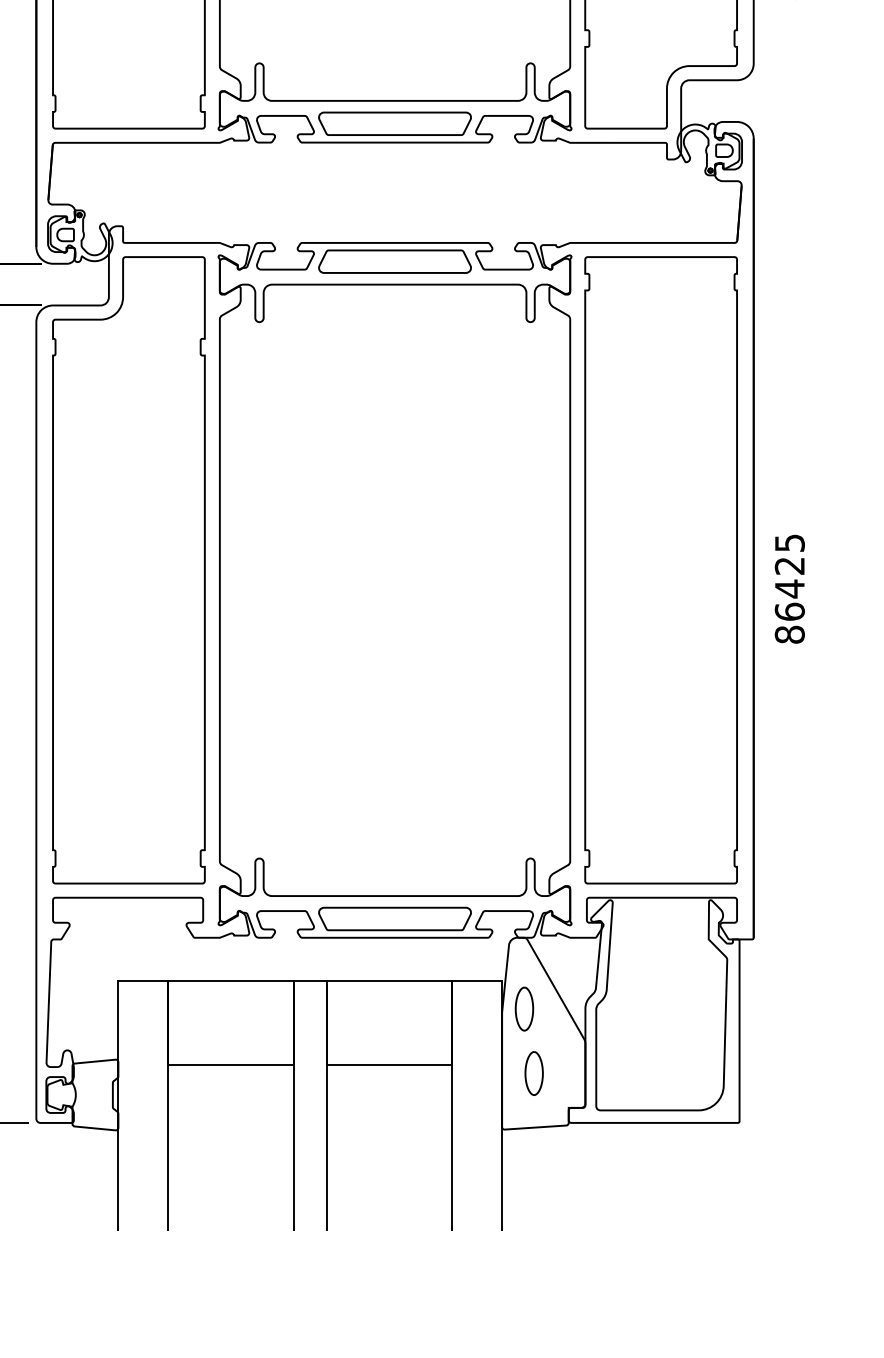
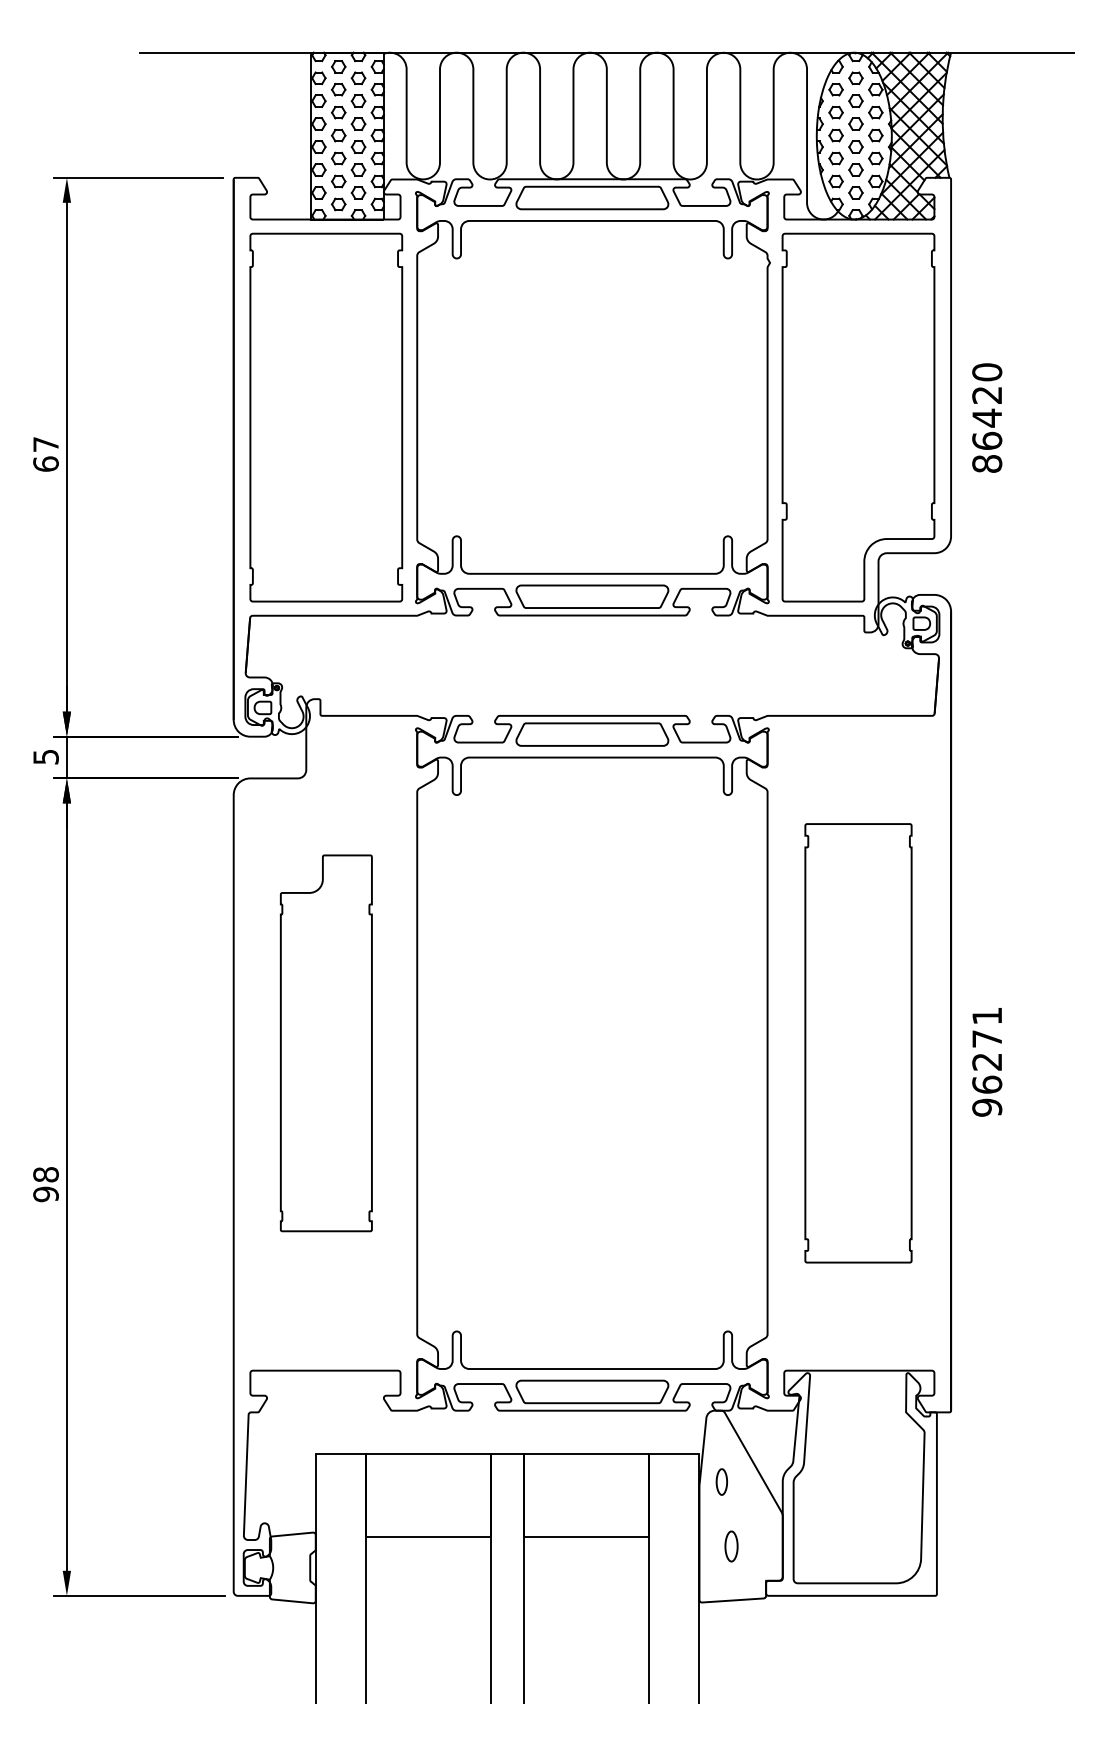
part: (129, 570) -> (326, 1043), size x0.6
part: (661, 570) -> (858, 1043), size x0.7
text: (790, 588) -> (987, 1061), 86425 -> 96271
part: (524, 1008) -> (721, 1481), size x0.6
part: (534, 1073) -> (731, 1546), size x0.7

